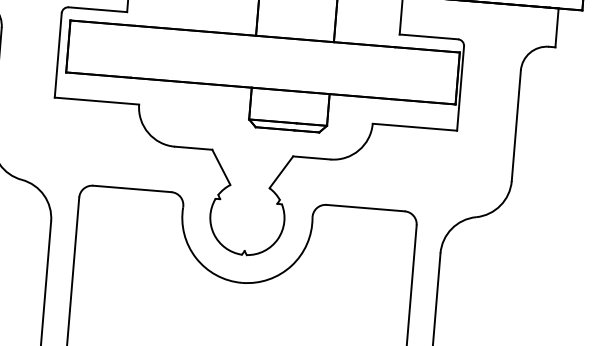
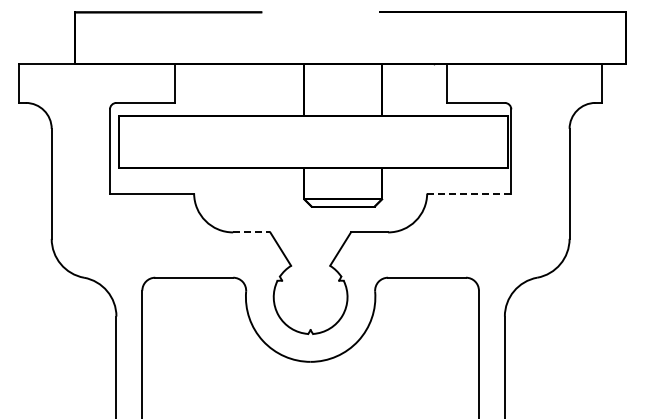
line: (415, 127) -> (469, 193), solid -> dashed
line: (193, 148) -> (251, 232), solid -> dashed

